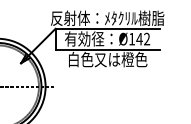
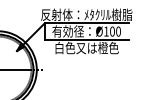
text: (142, 39) -> (114, 31), Ø142 -> Ø100

